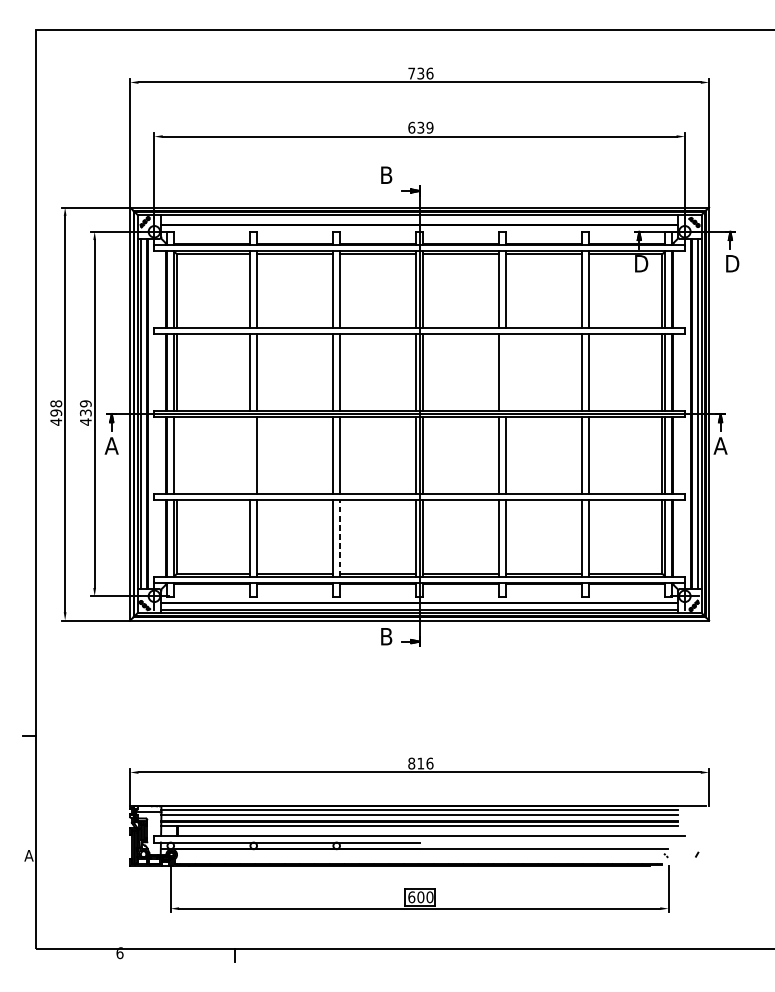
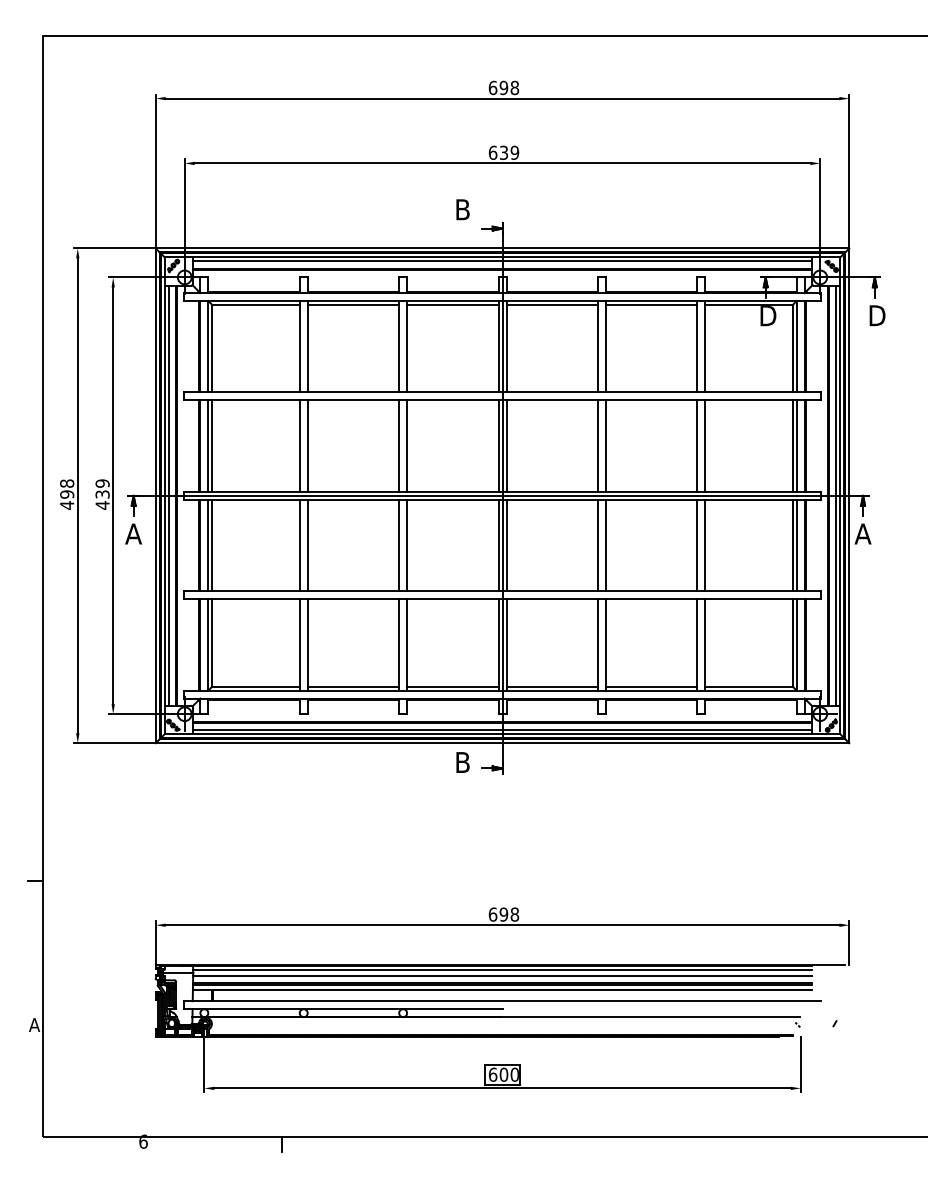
text: (420, 73) -> (503, 87), 736 -> 698
line: (419, 218) -> (502, 261), added
line: (505, 372) -> (605, 445), added
line: (176, 455) -> (211, 545), added
line: (250, 455) -> (299, 545), added
line: (340, 538) -> (407, 644), dashed -> solid
text: (420, 763) -> (503, 914), 816 -> 698

